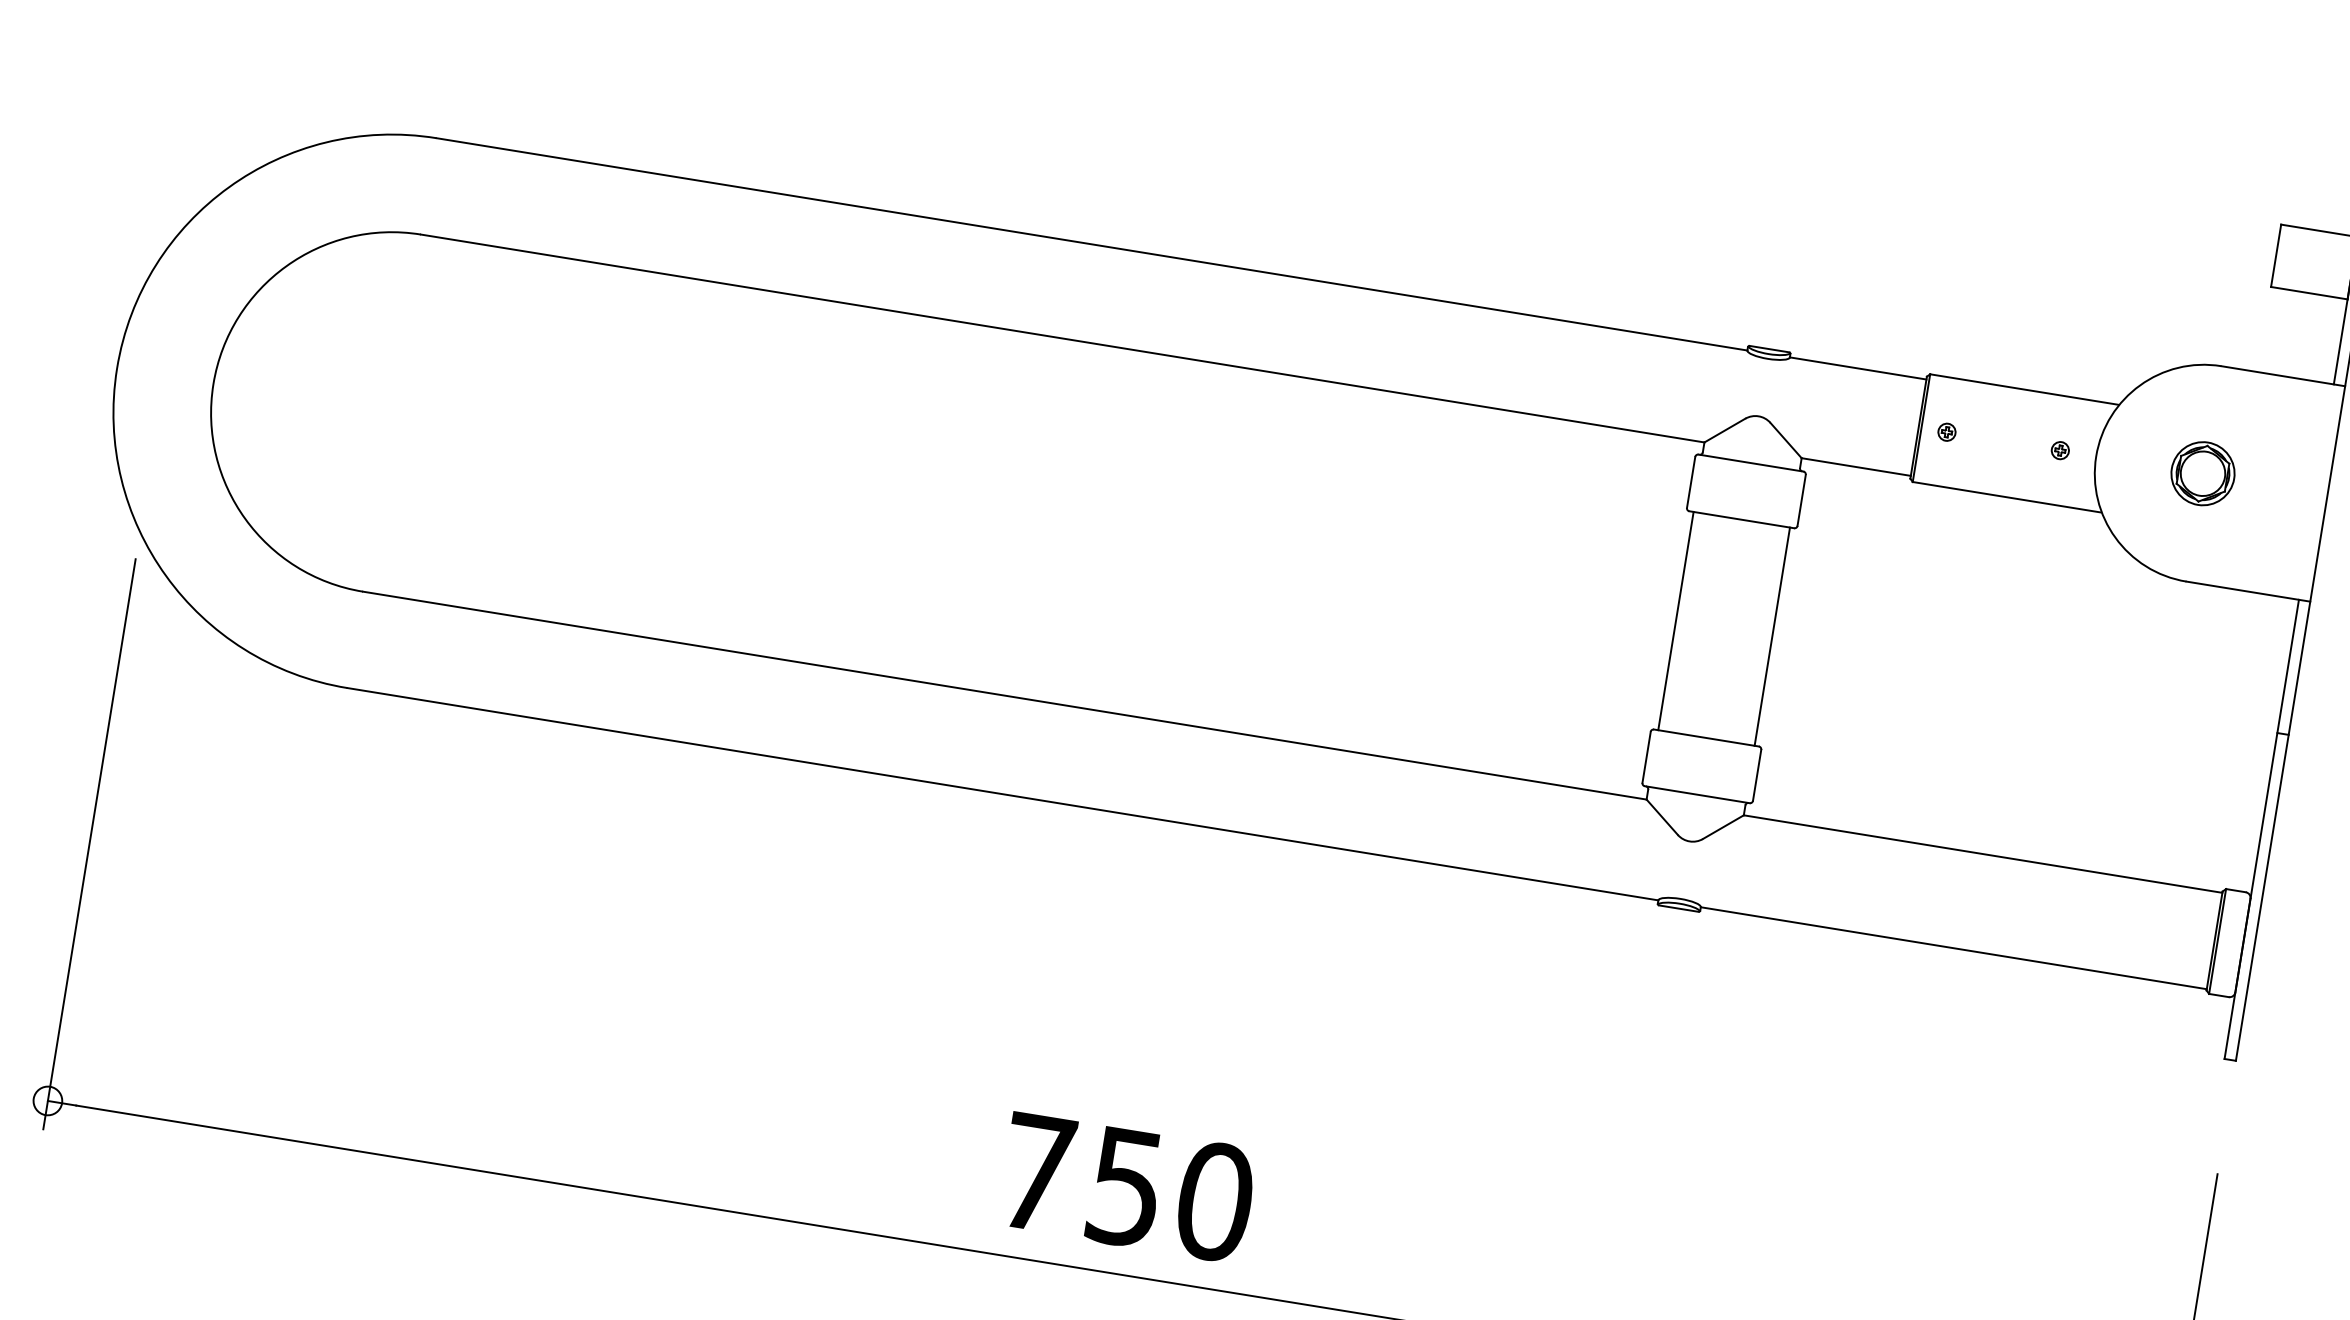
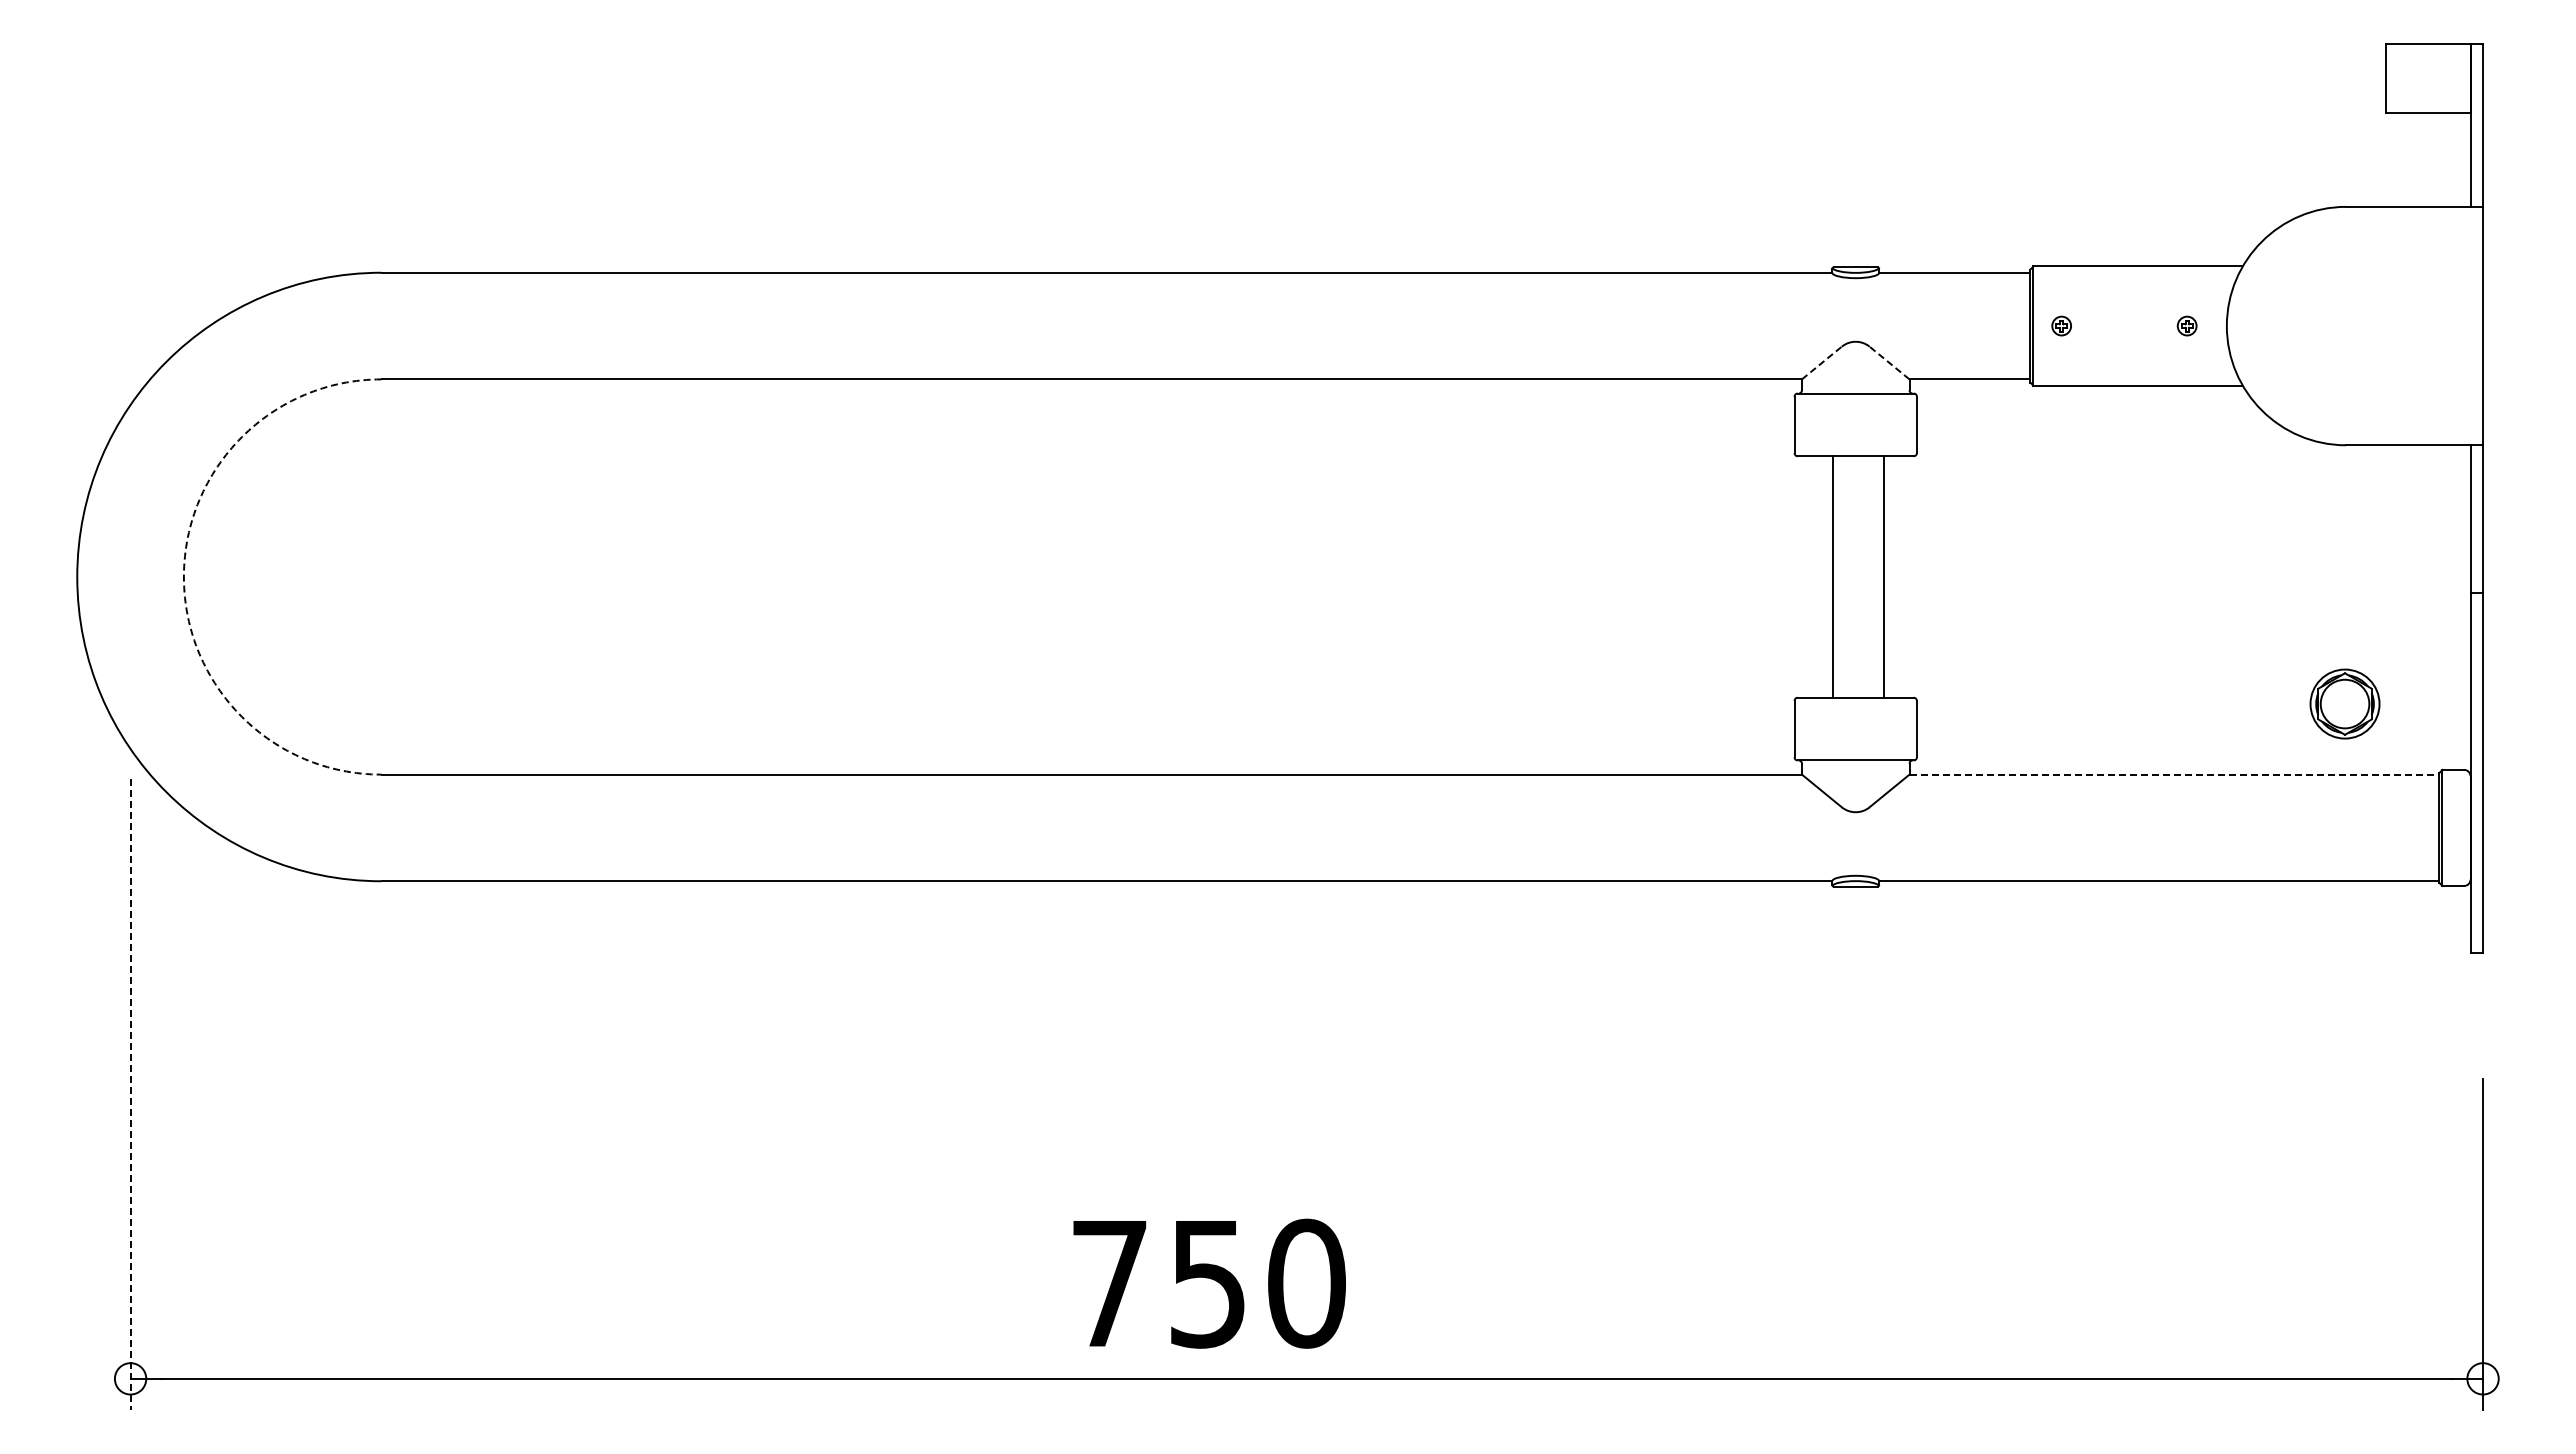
arc: (213, 384) -> (183, 577), solid -> dashed
line: (1724, 430) -> (1821, 363), solid -> dashed
line: (1785, 440) -> (1889, 363), solid -> dashed
part: (2202, 473) -> (2344, 703), moved
line: (1676, 620) -> (1884, 576), moved
line: (1772, 636) -> (1833, 576), moved
line: (89, 844) -> (130, 1095), solid -> dashed
line: (1983, 853) -> (2174, 774), solid -> dashed
text: (1127, 1187) -> (1209, 1283), moved

